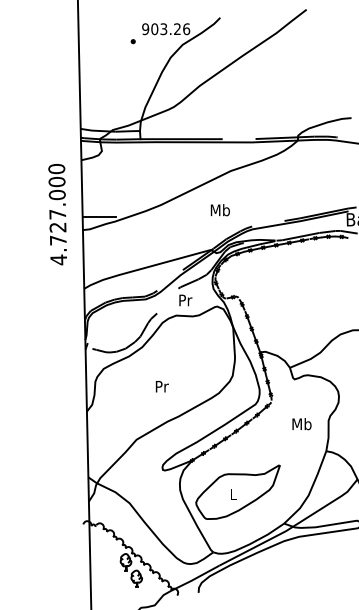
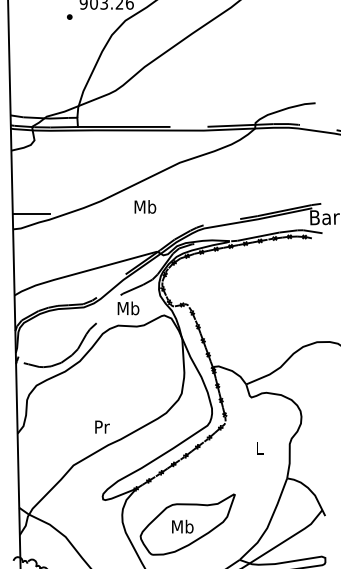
text: (219, 210) -> (144, 207), moved
text: (184, 300) -> (127, 308), Pr -> Mb
text: (161, 386) -> (101, 426), moved
text: (301, 424) -> (259, 448), Mb -> L
text: (233, 494) -> (182, 527), L -> Mb

